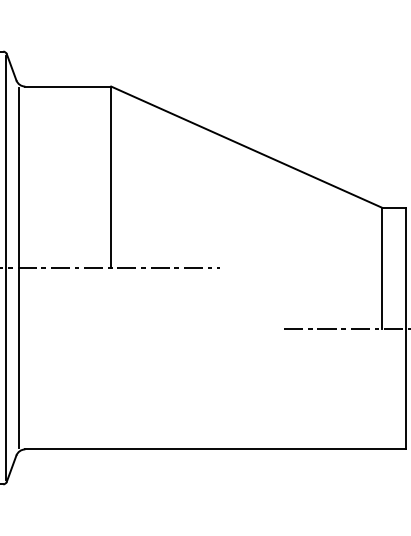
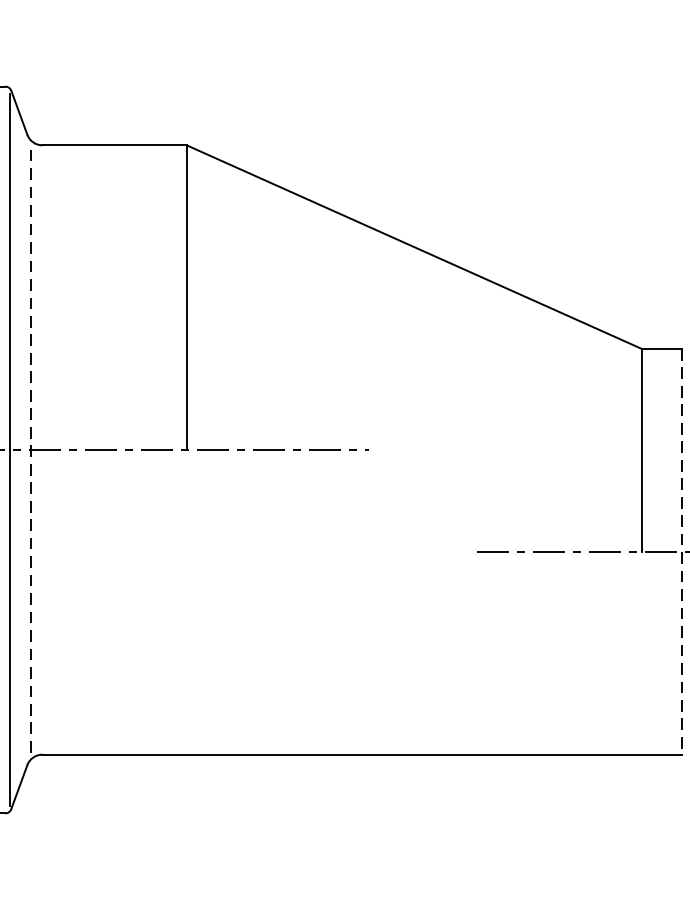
line: (18, 267) -> (30, 449), solid -> dashed
line: (406, 328) -> (682, 551), solid -> dashed

